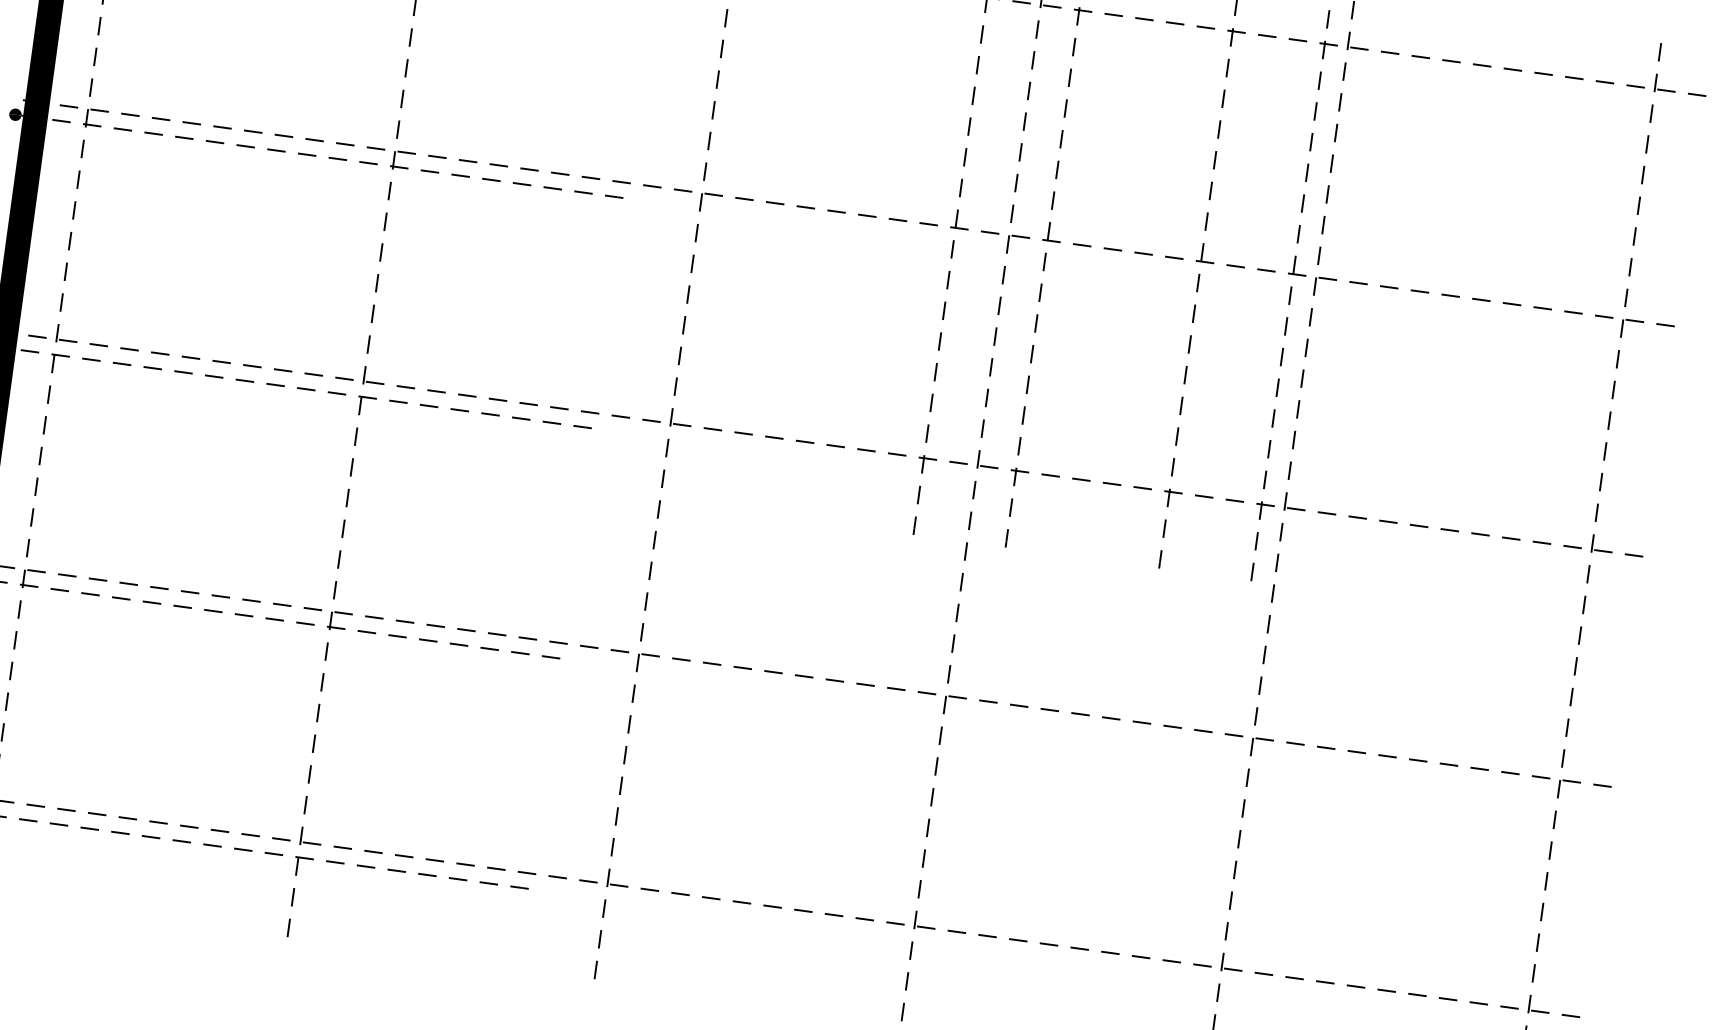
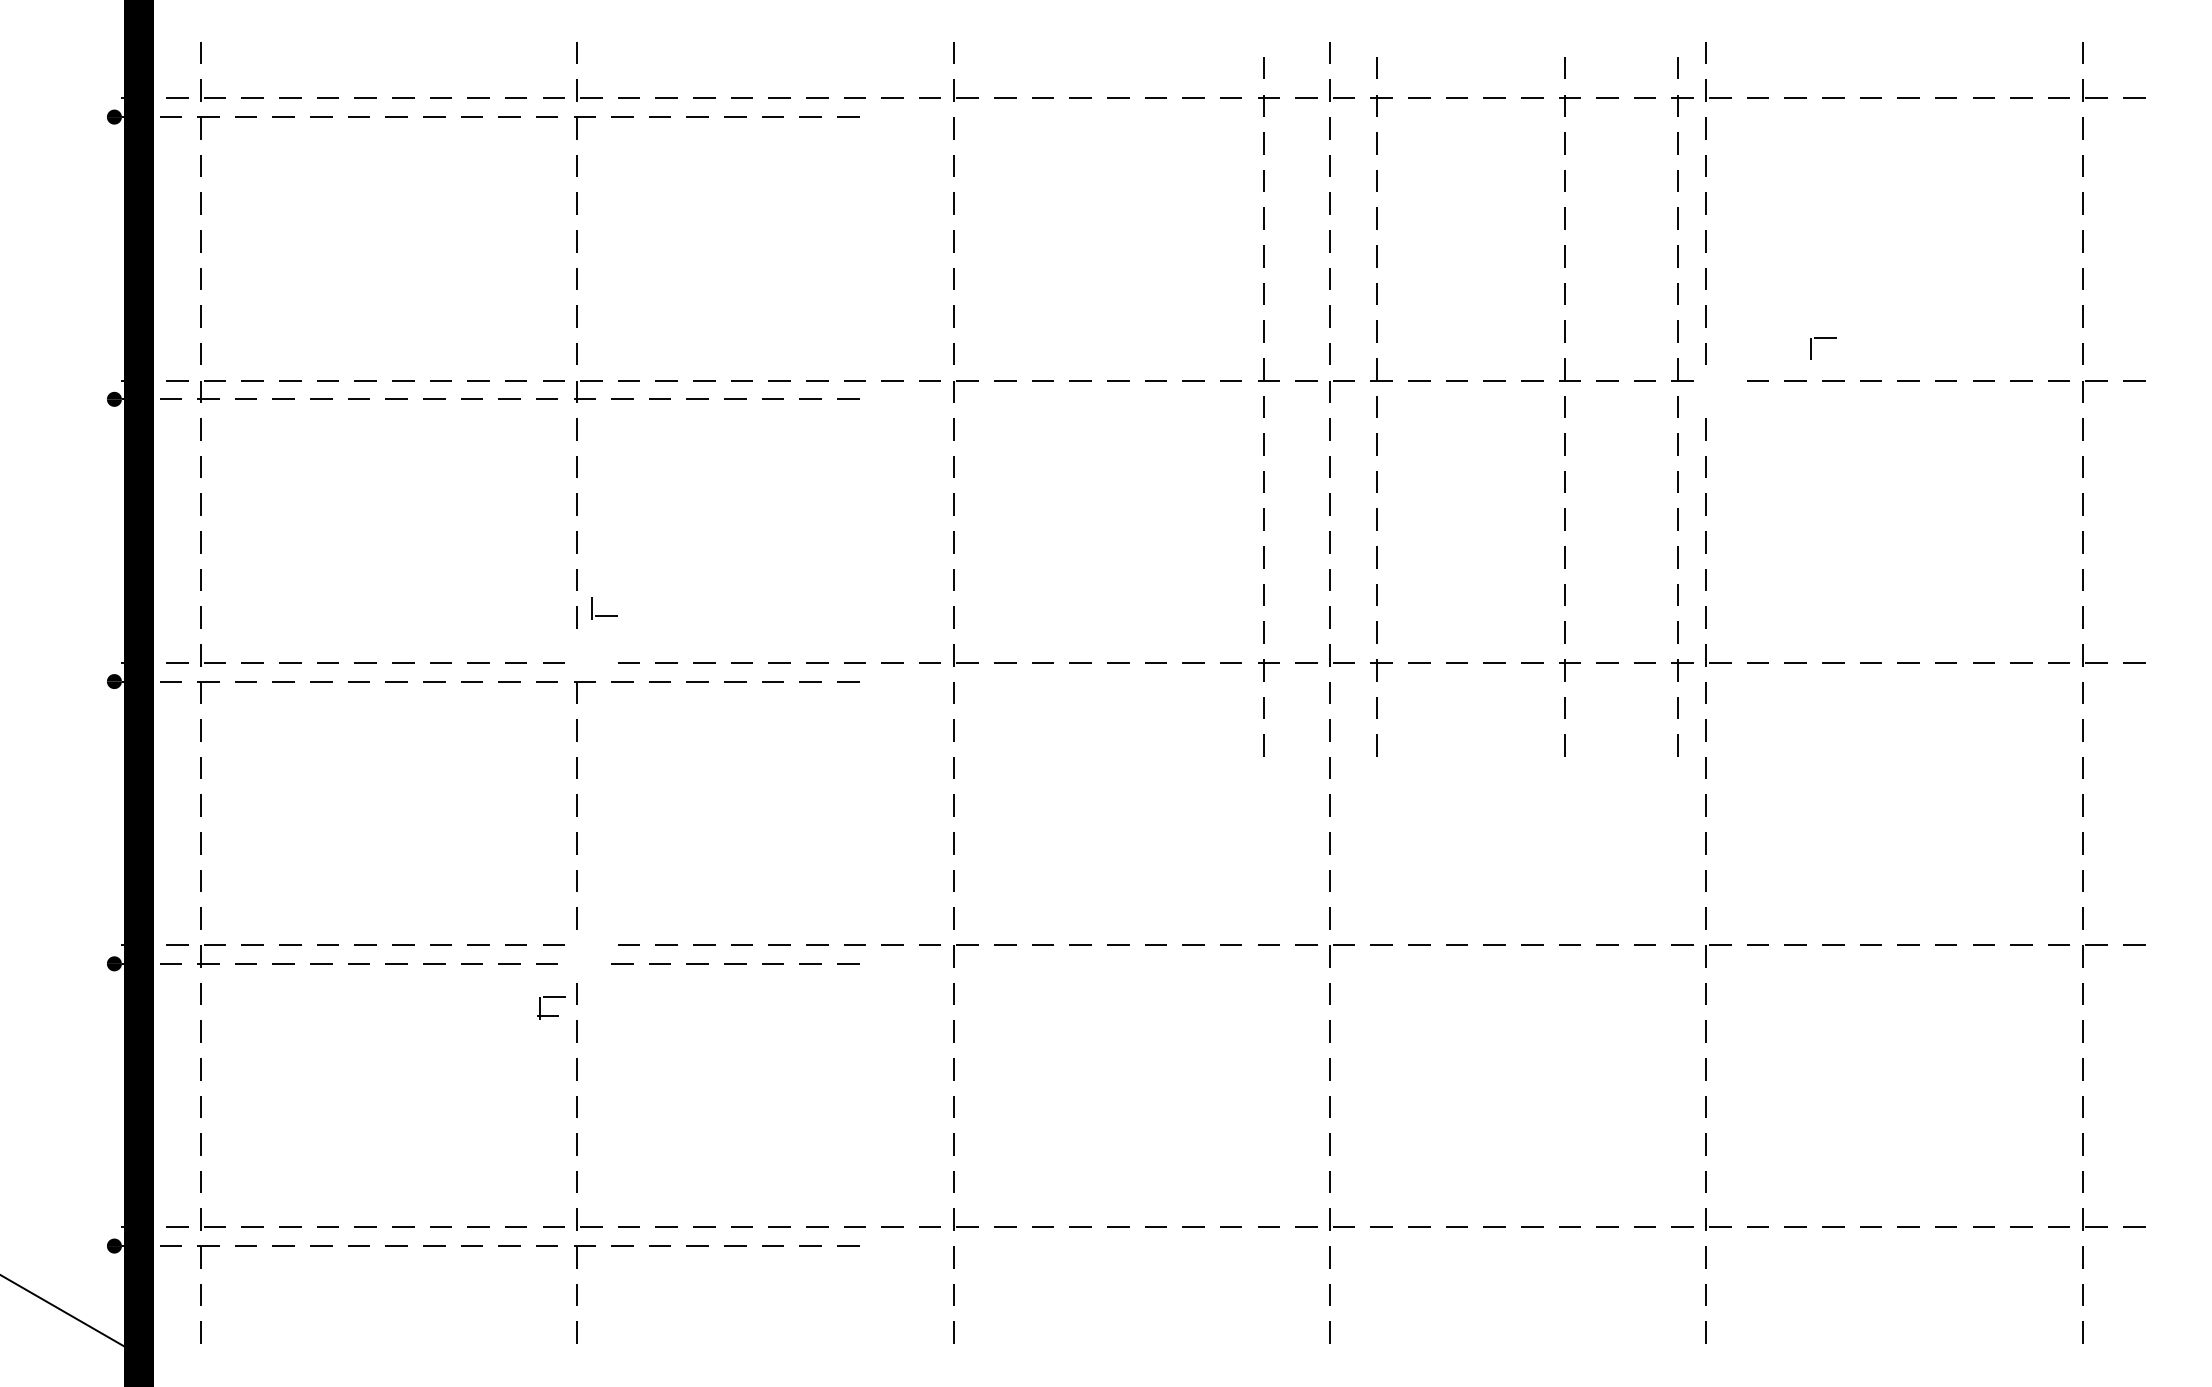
part: (1326, 279) -> (1823, 338), moved
part: (373, 382) -> (604, 615), moved
part: (339, 628) -> (551, 1015), moved

